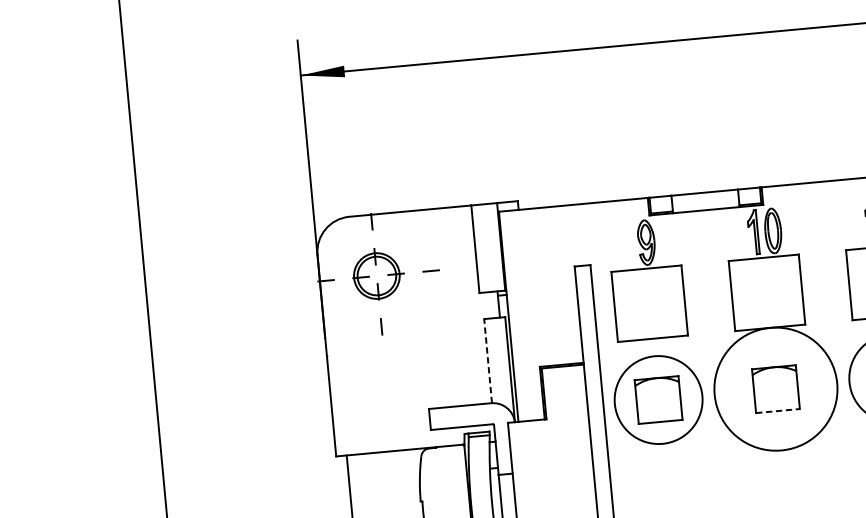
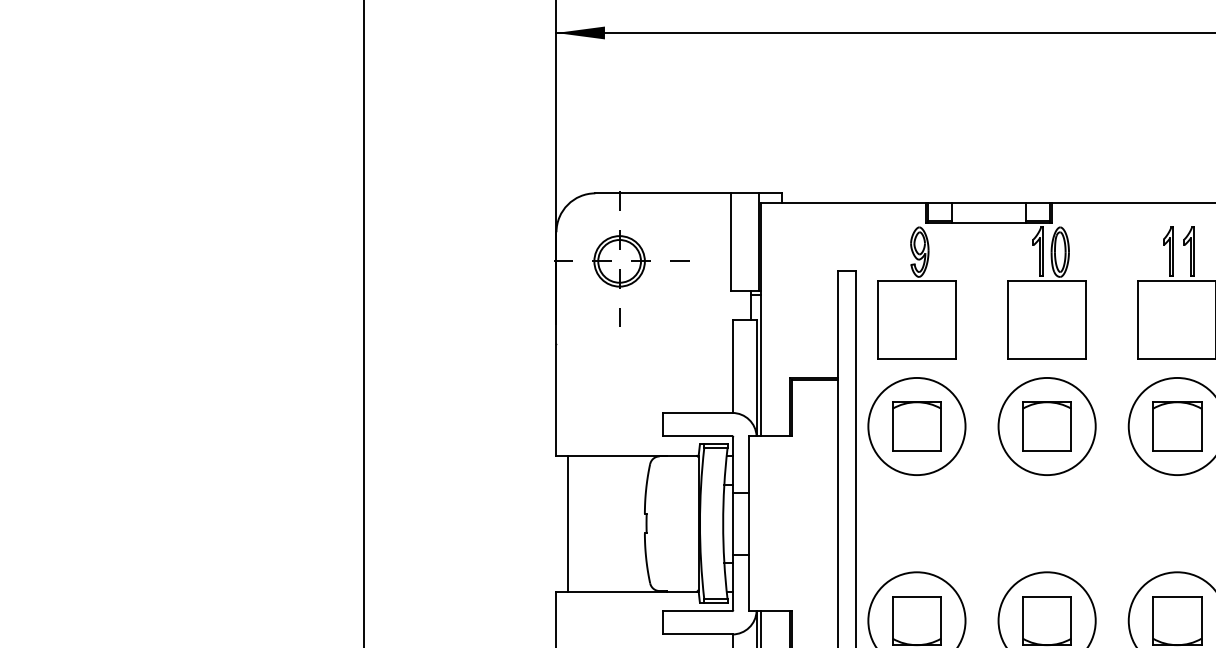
line: (488, 361) -> (733, 366), dashed -> solid
circle: (775, 389) -> (1046, 426), size x0.71
line: (778, 410) -> (1047, 450), dashed -> solid

